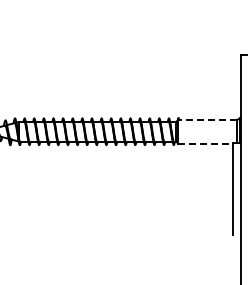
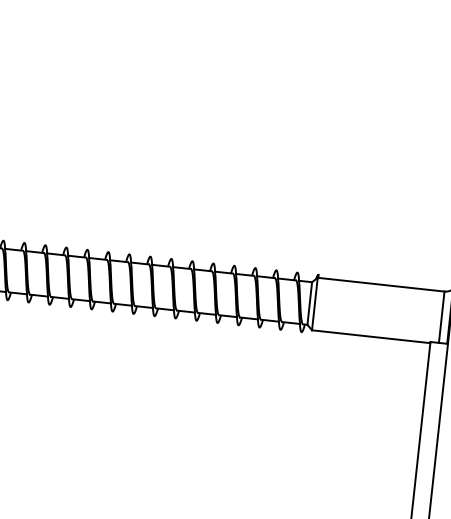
line: (207, 119) -> (381, 284), dashed -> solid
line: (206, 143) -> (373, 336), dashed -> solid

